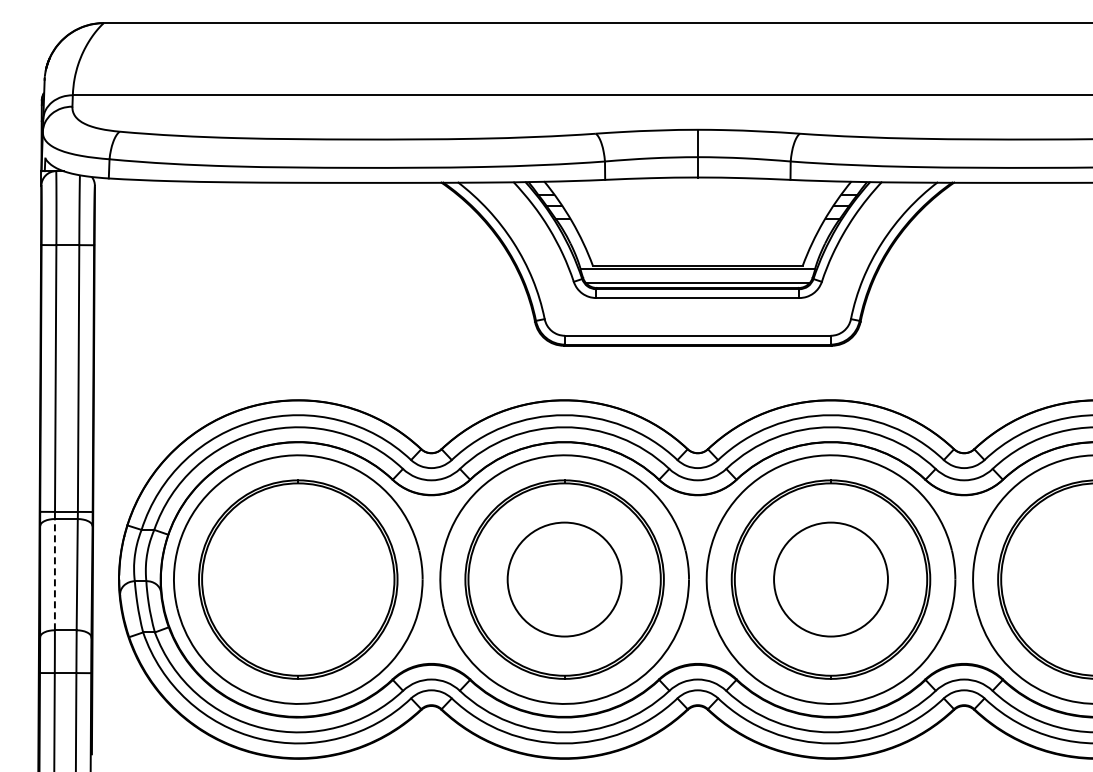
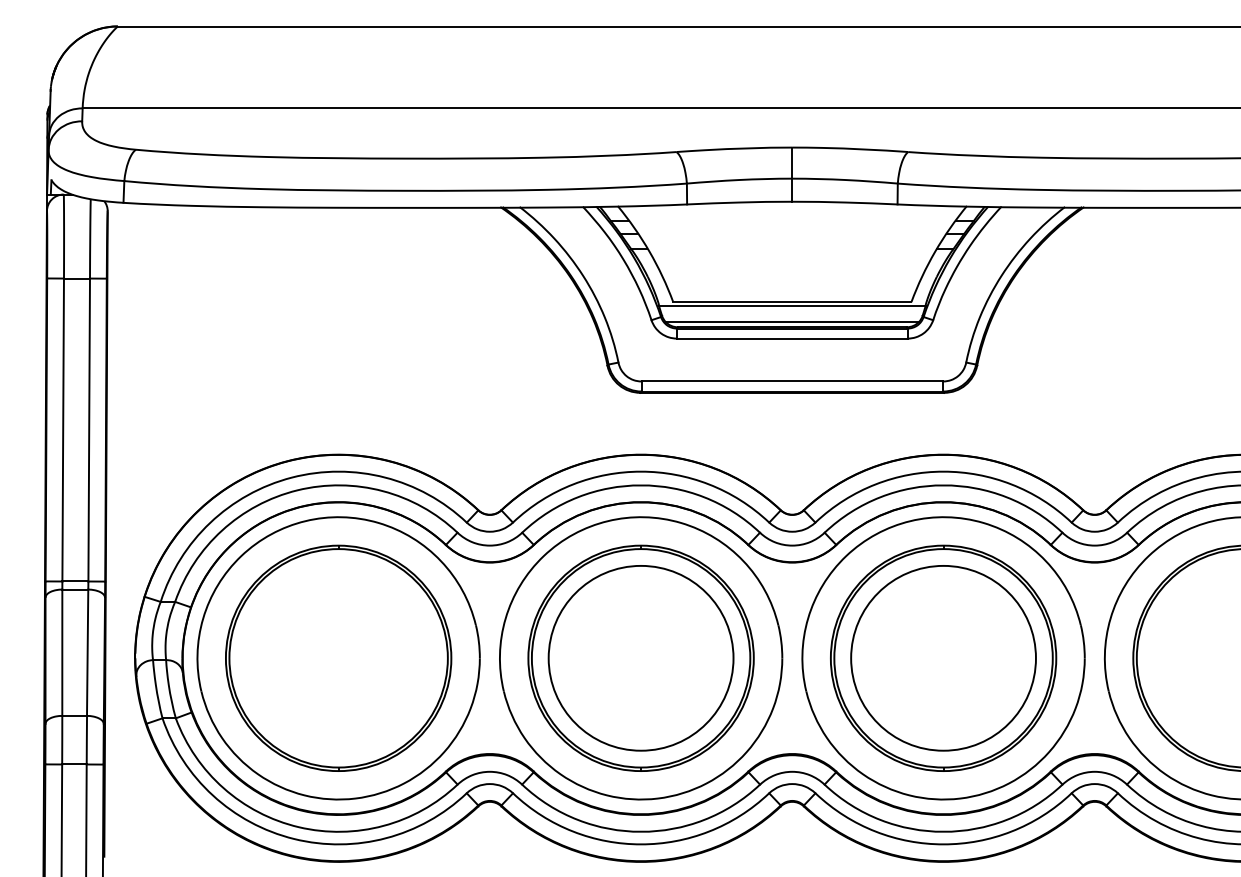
line: (54, 574) -> (61, 652), dashed -> solid
circle: (564, 579) -> (640, 658), size x1.43
circle: (830, 579) -> (942, 658), size x1.43

